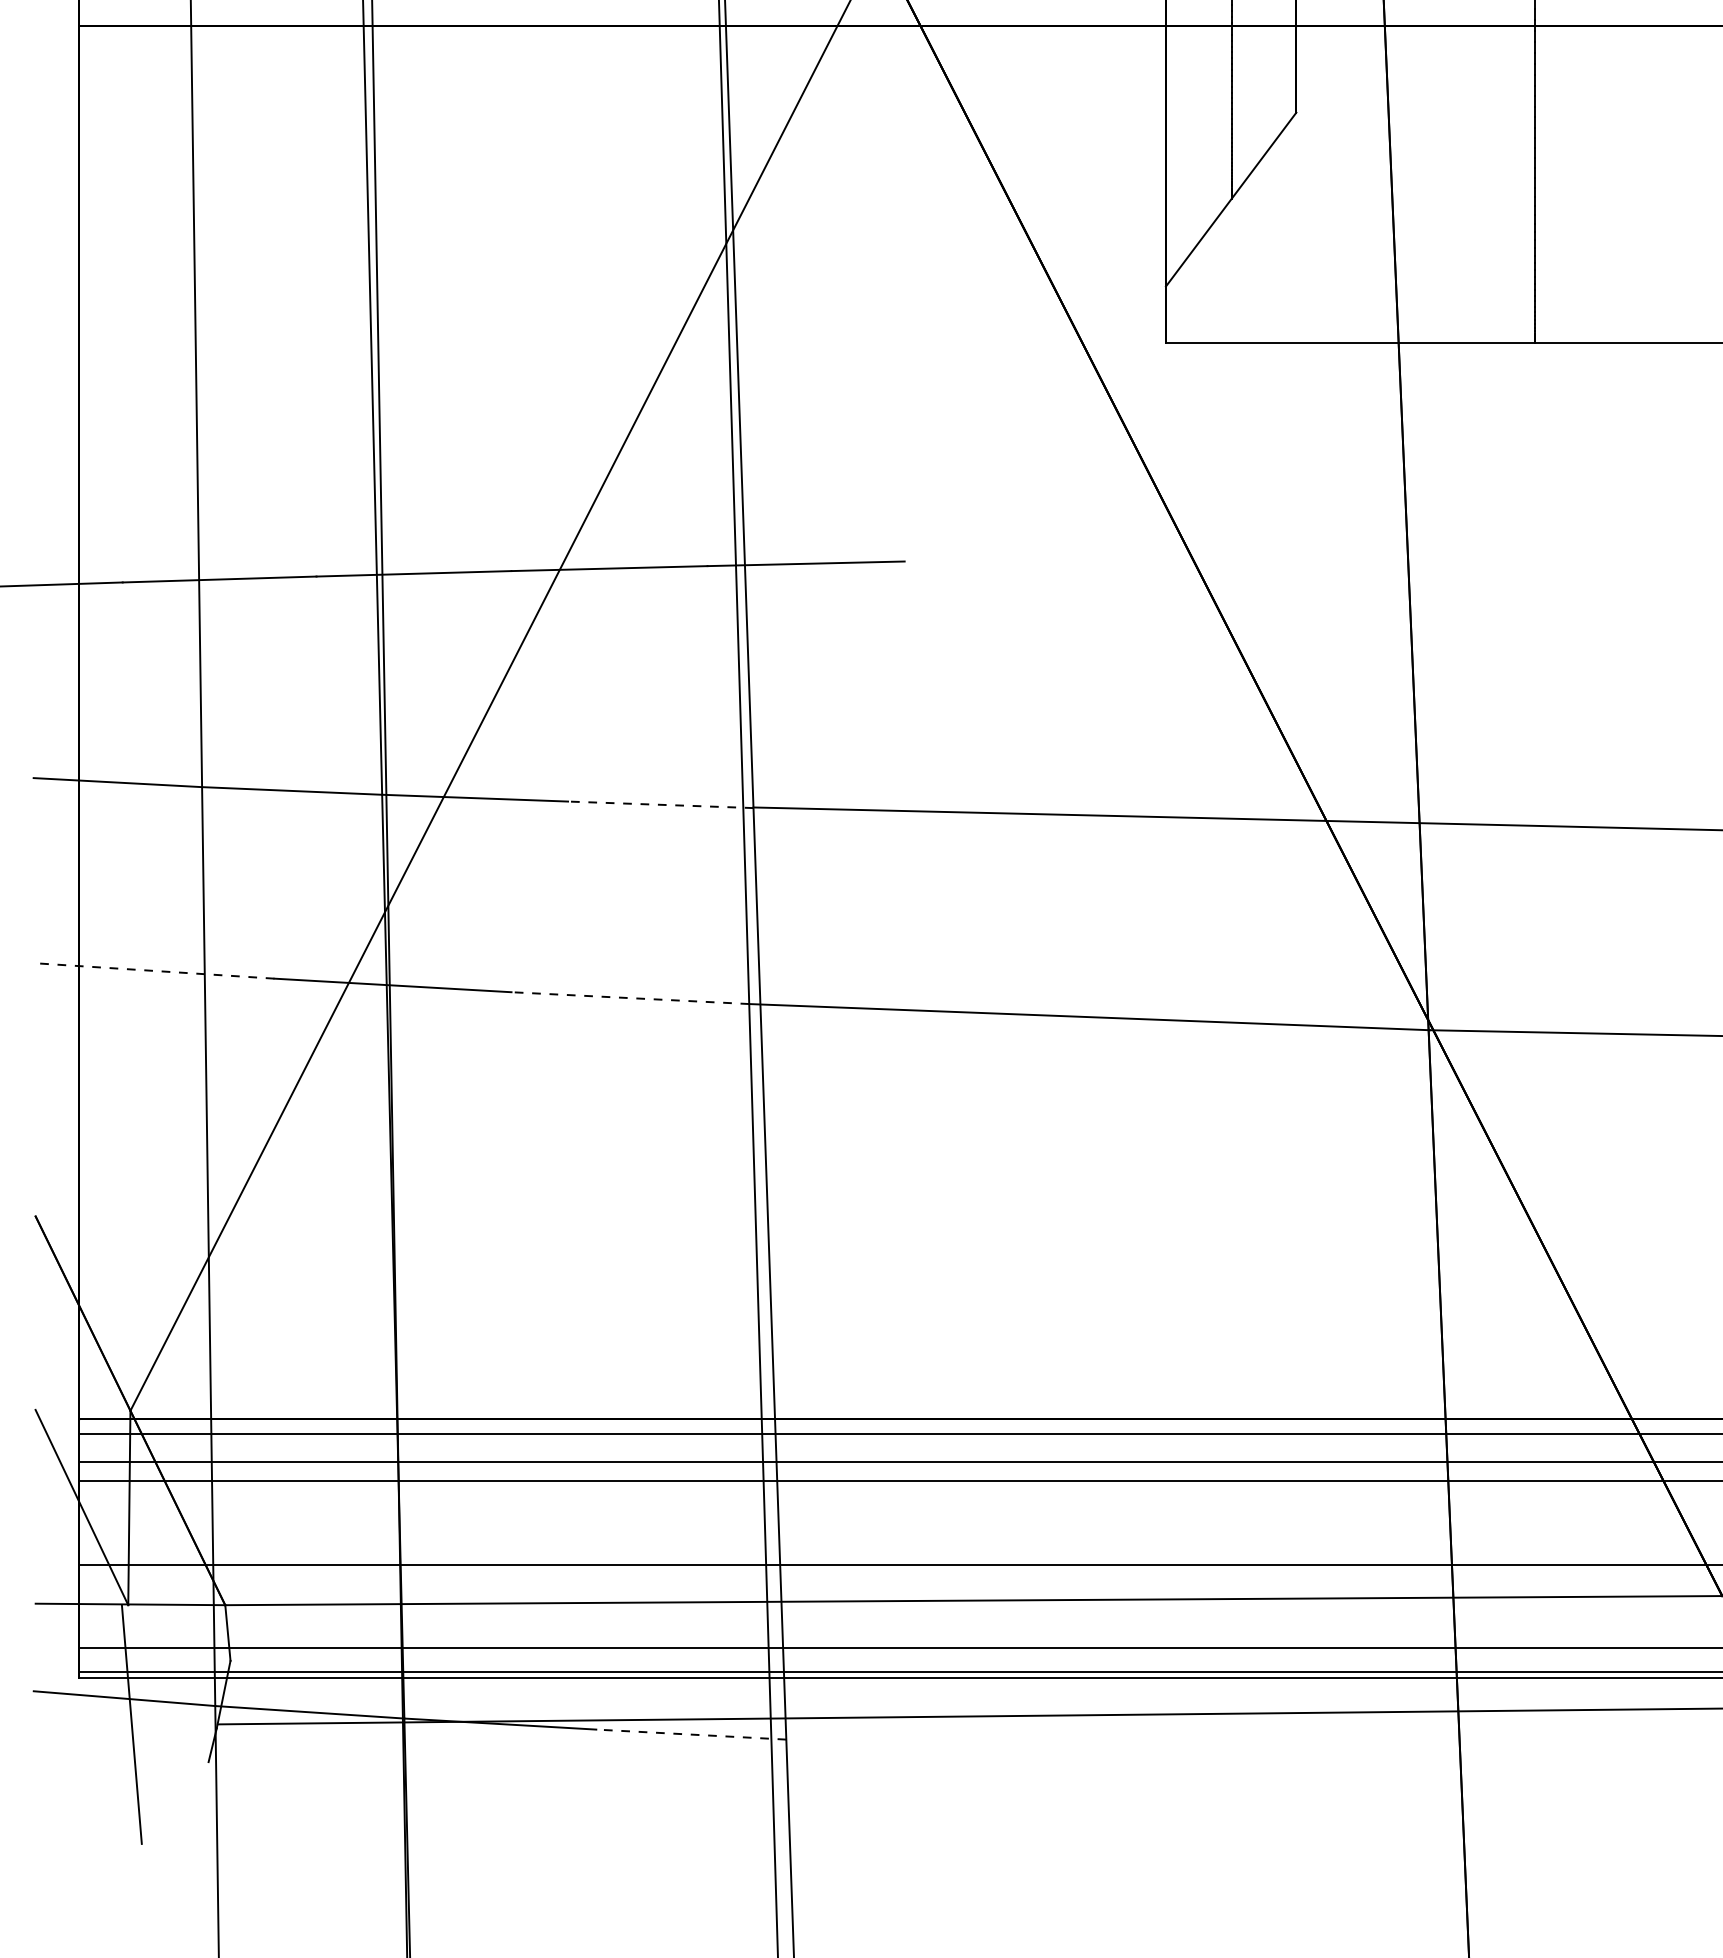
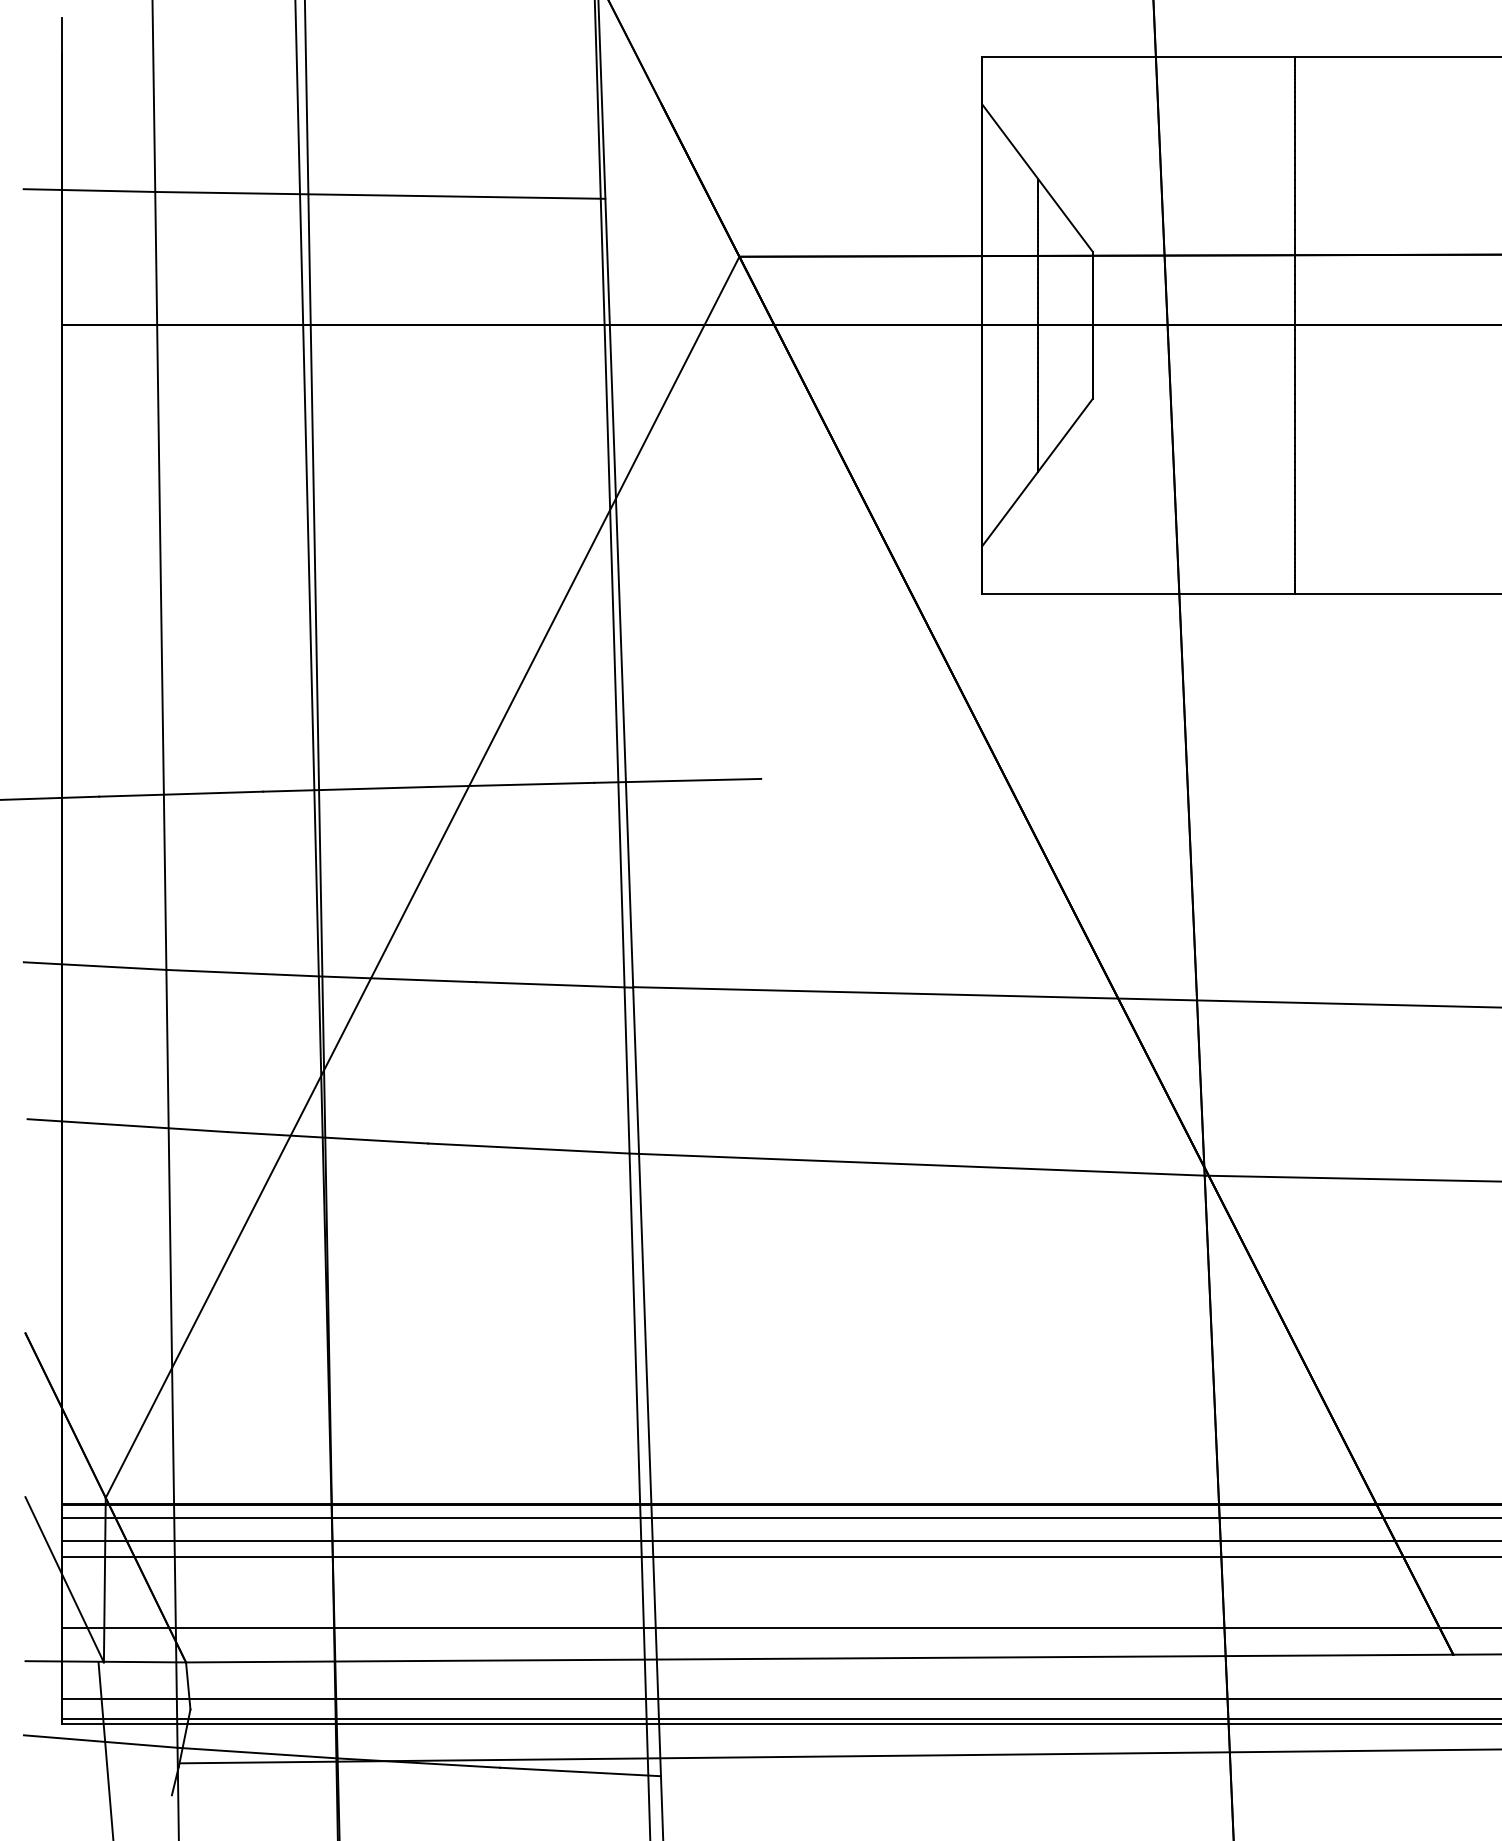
line: (660, 804) -> (554, 984), dashed -> solid
line: (156, 970) -> (127, 1125), dashed -> solid
line: (629, 998) -> (528, 1148), dashed -> solid
line: (691, 1734) -> (580, 1771), dashed -> solid

